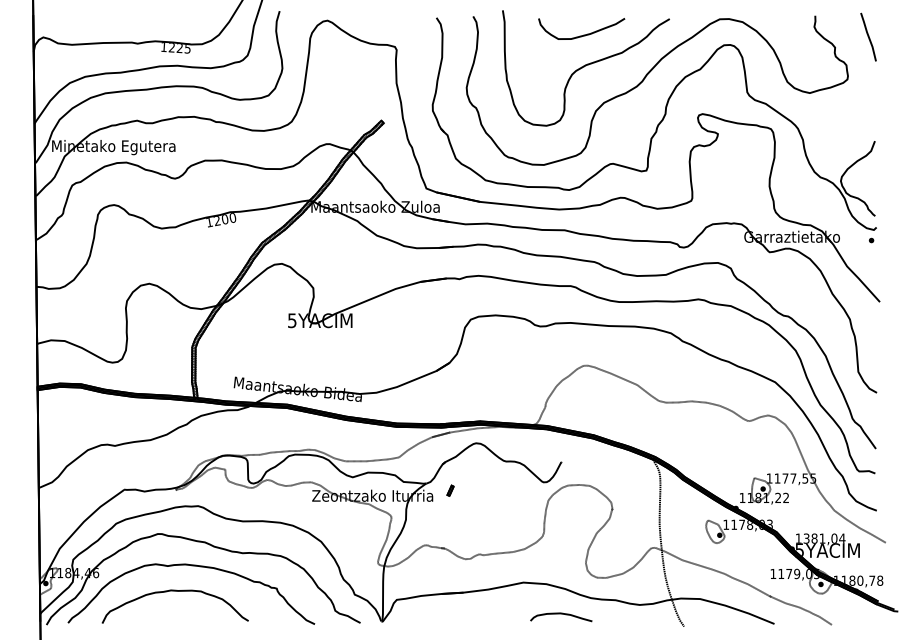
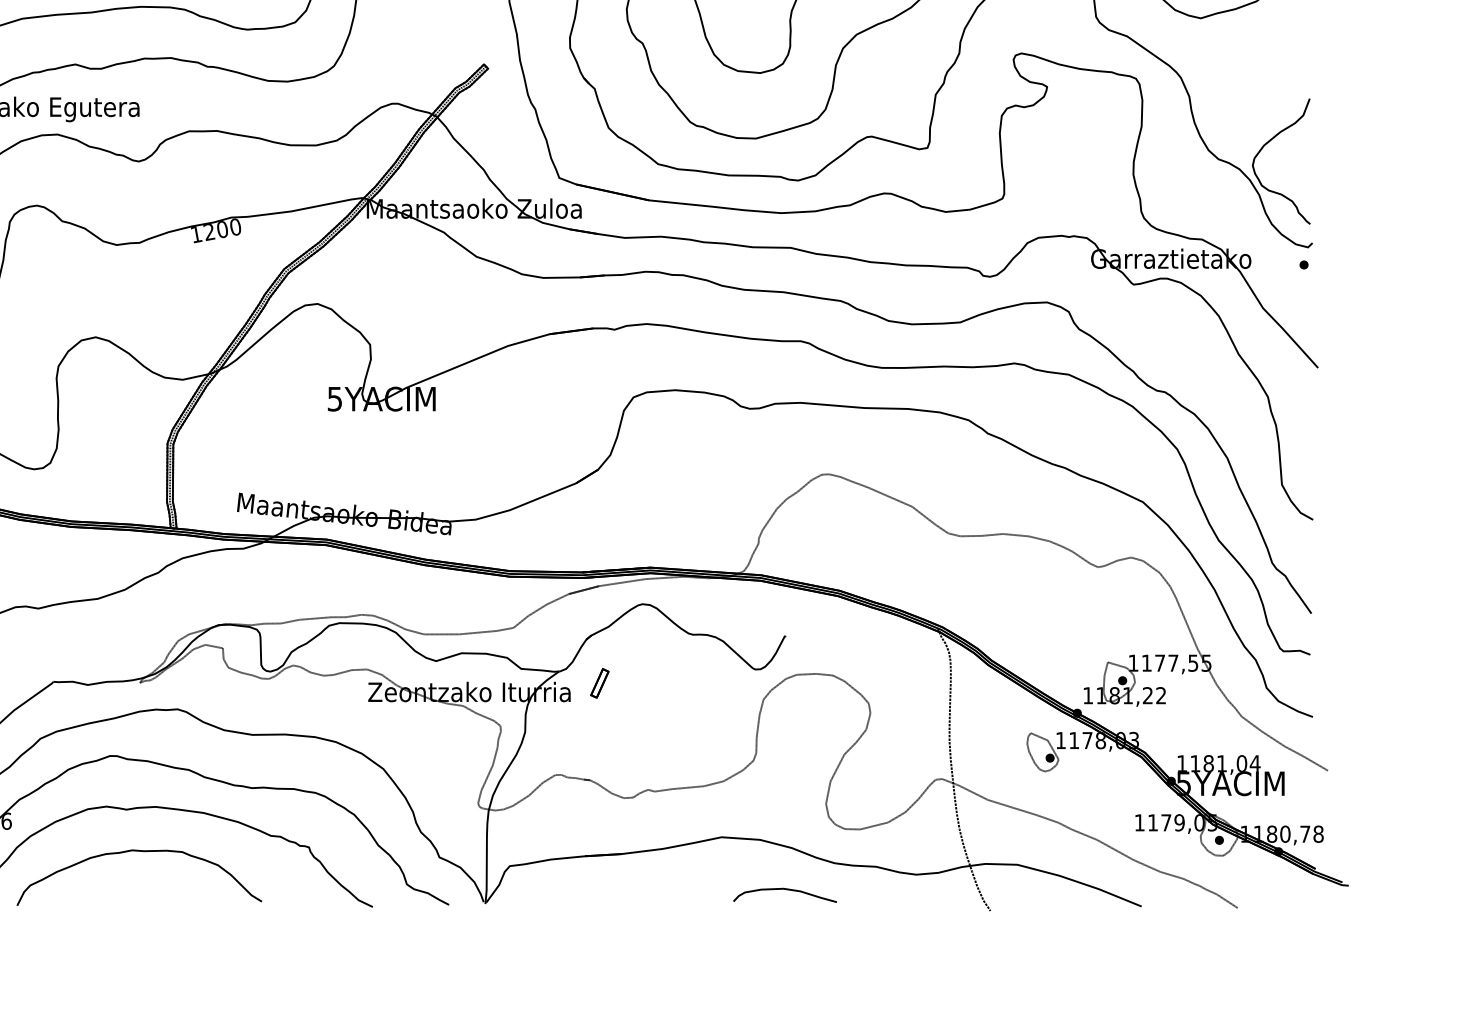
part: (450, 490) -> (599, 683), size x1.67
text: (806, 538) -> (1195, 763), 1381,04 -> 1181,04

